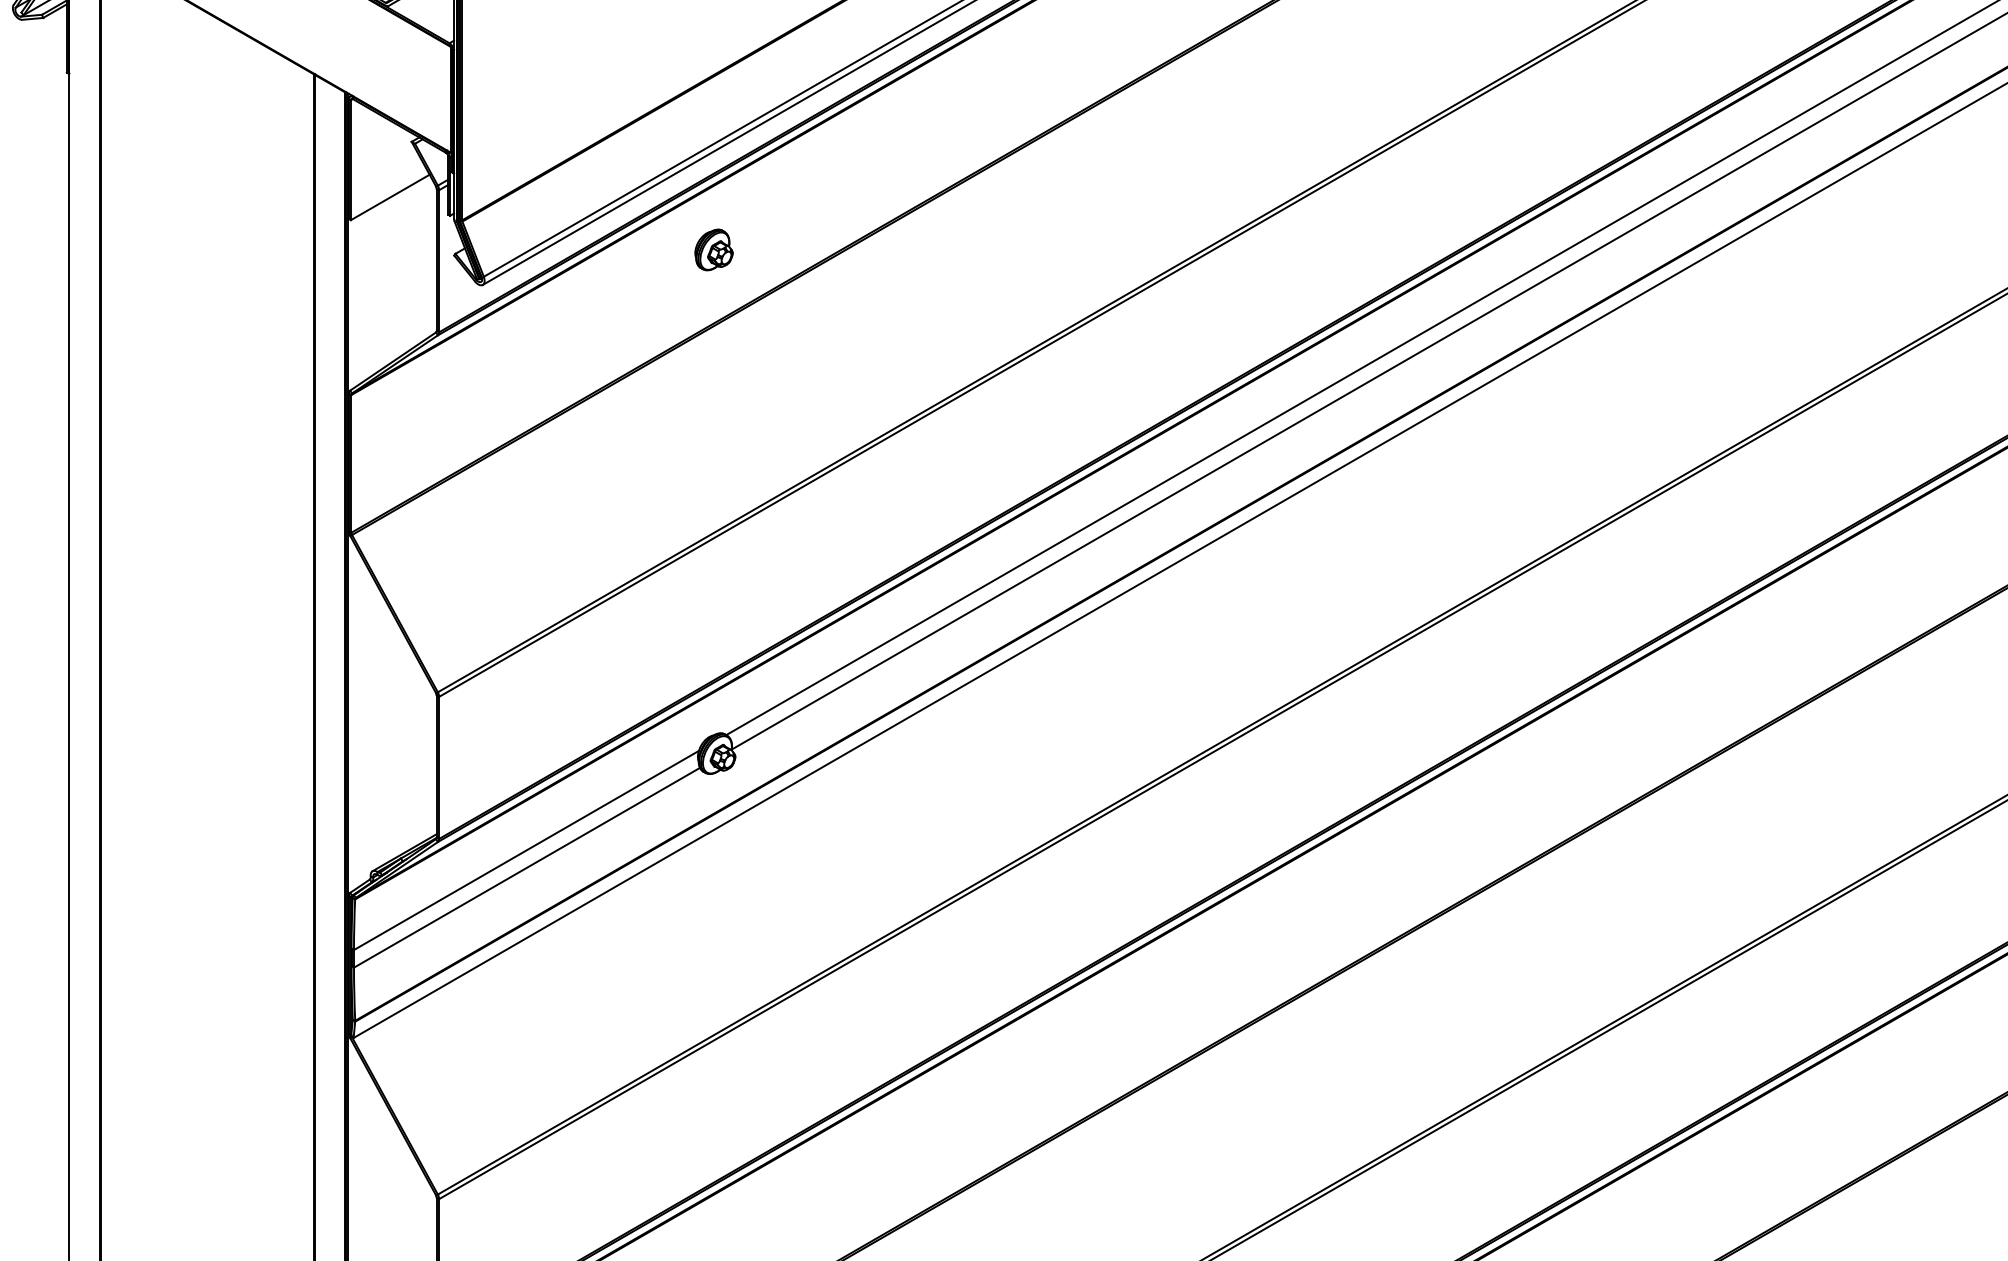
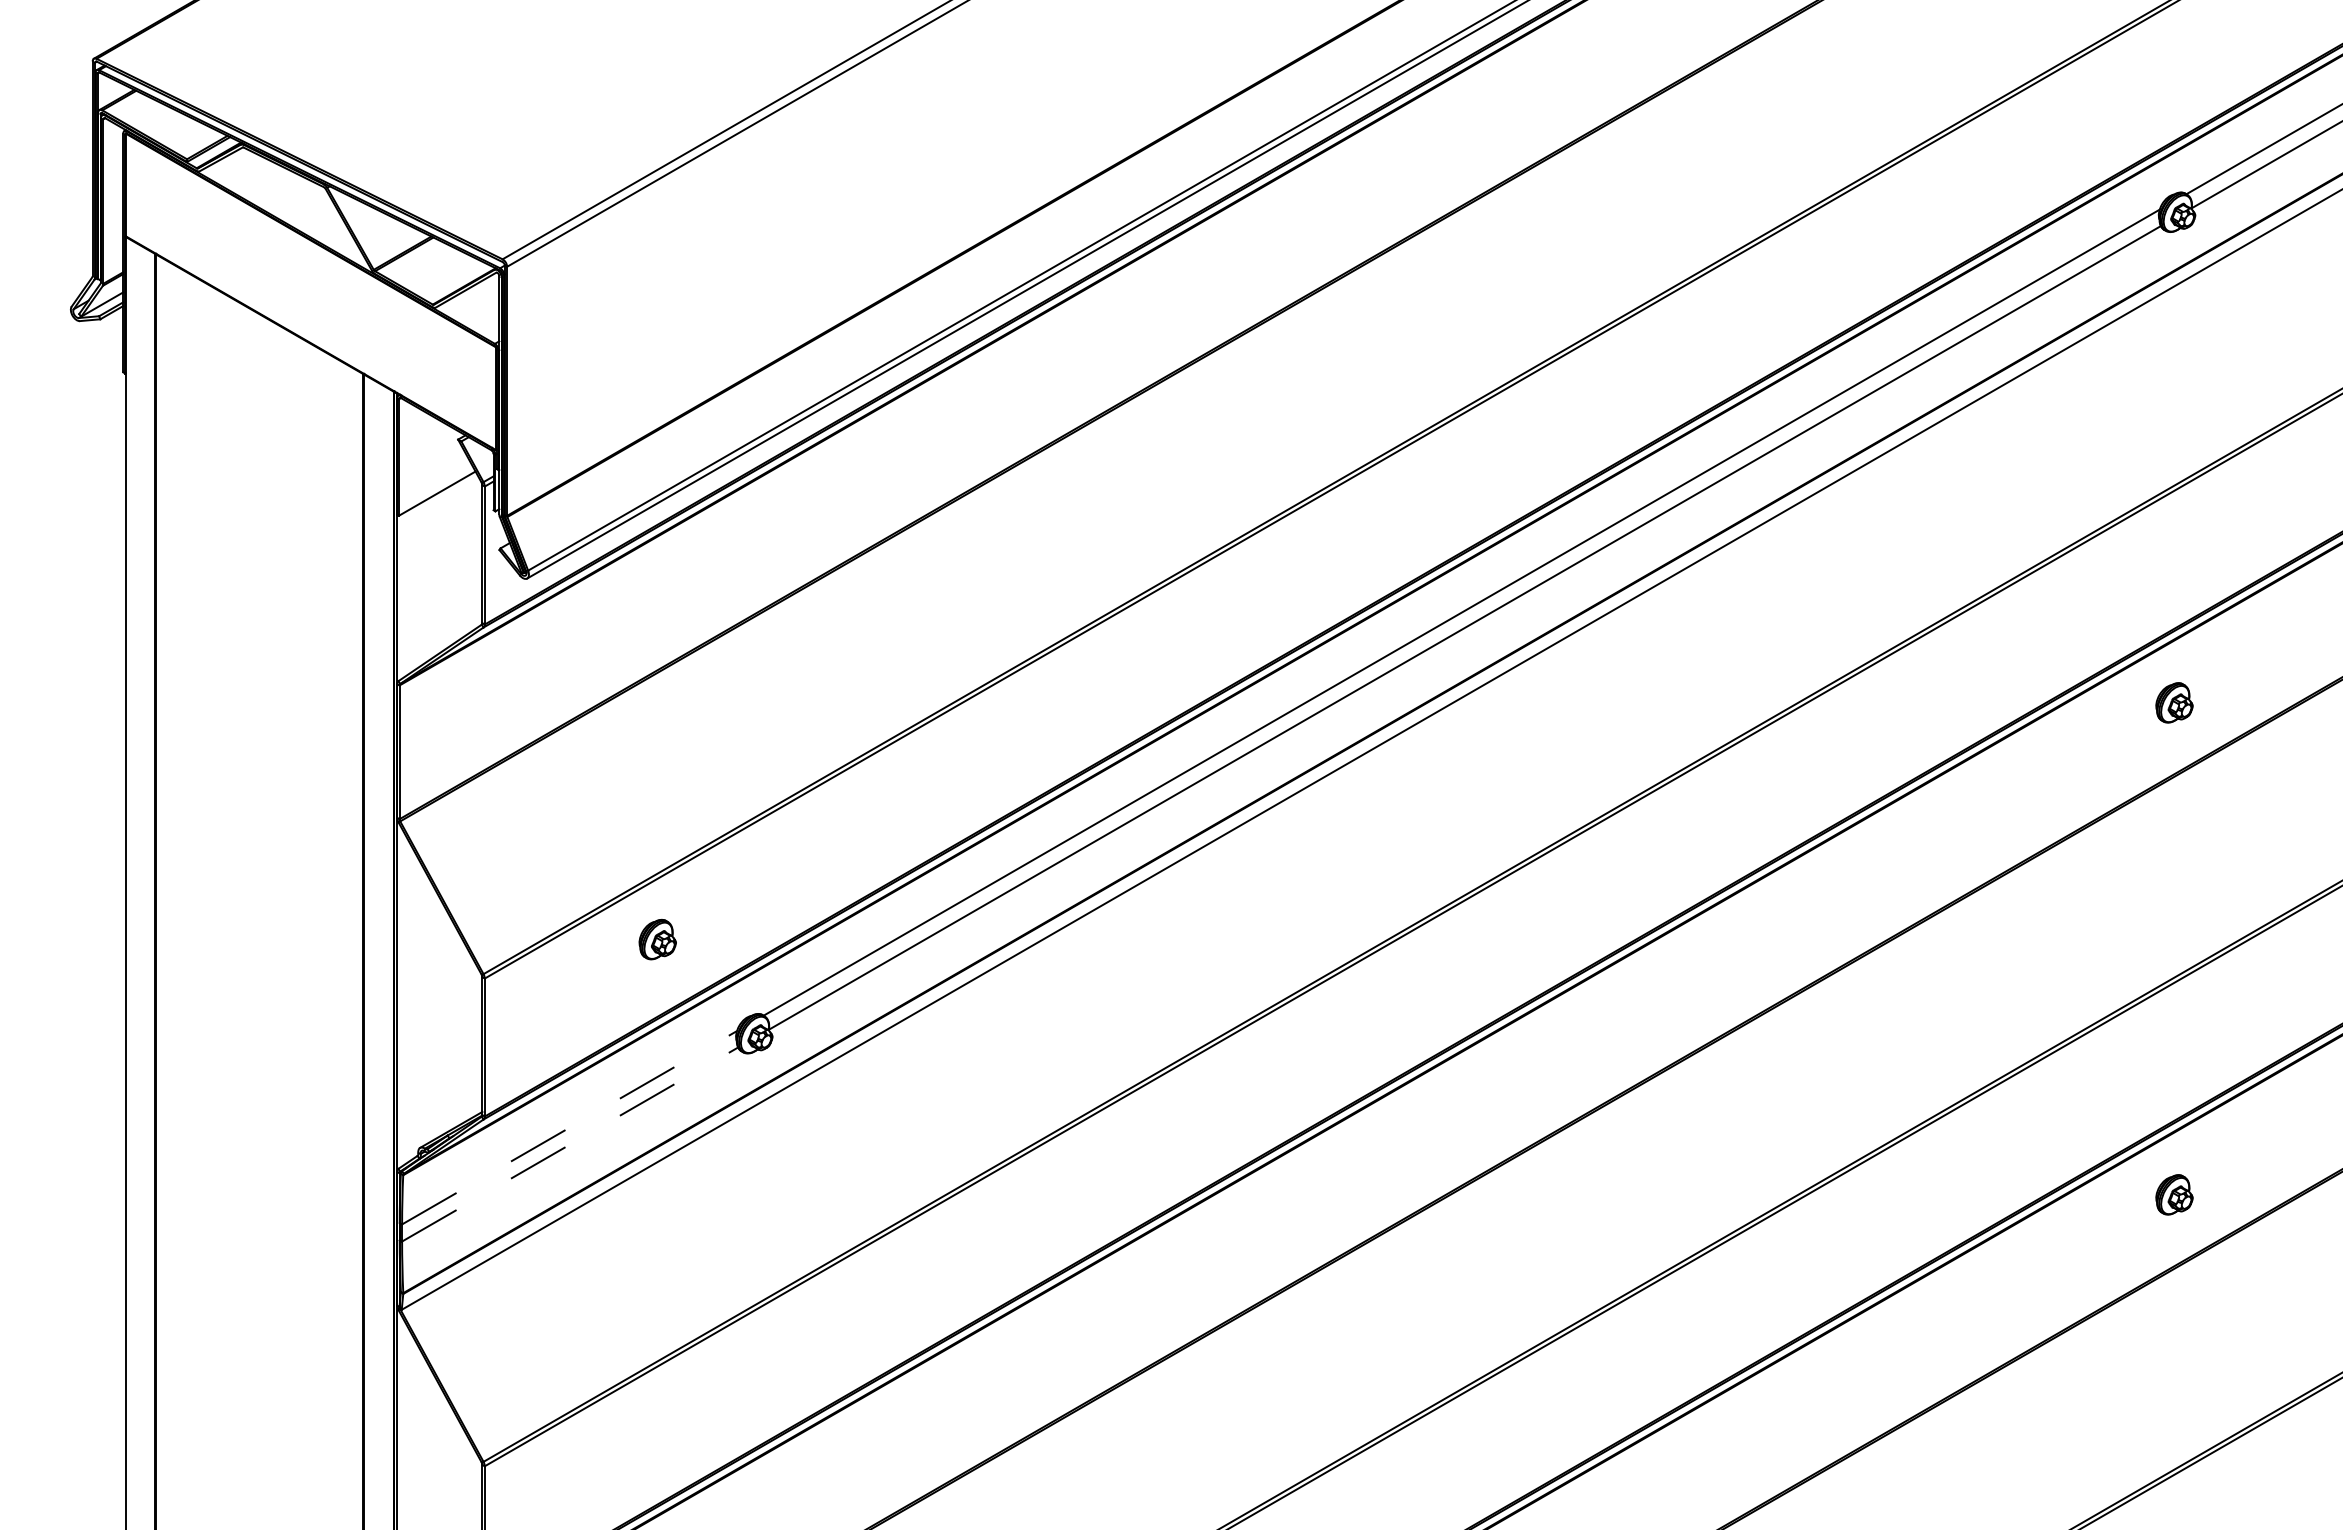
part: (713, 249) -> (657, 939), moved
line: (527, 850) -> (570, 1127), solid -> dashed
line: (527, 867) -> (570, 1144), solid -> dashed

